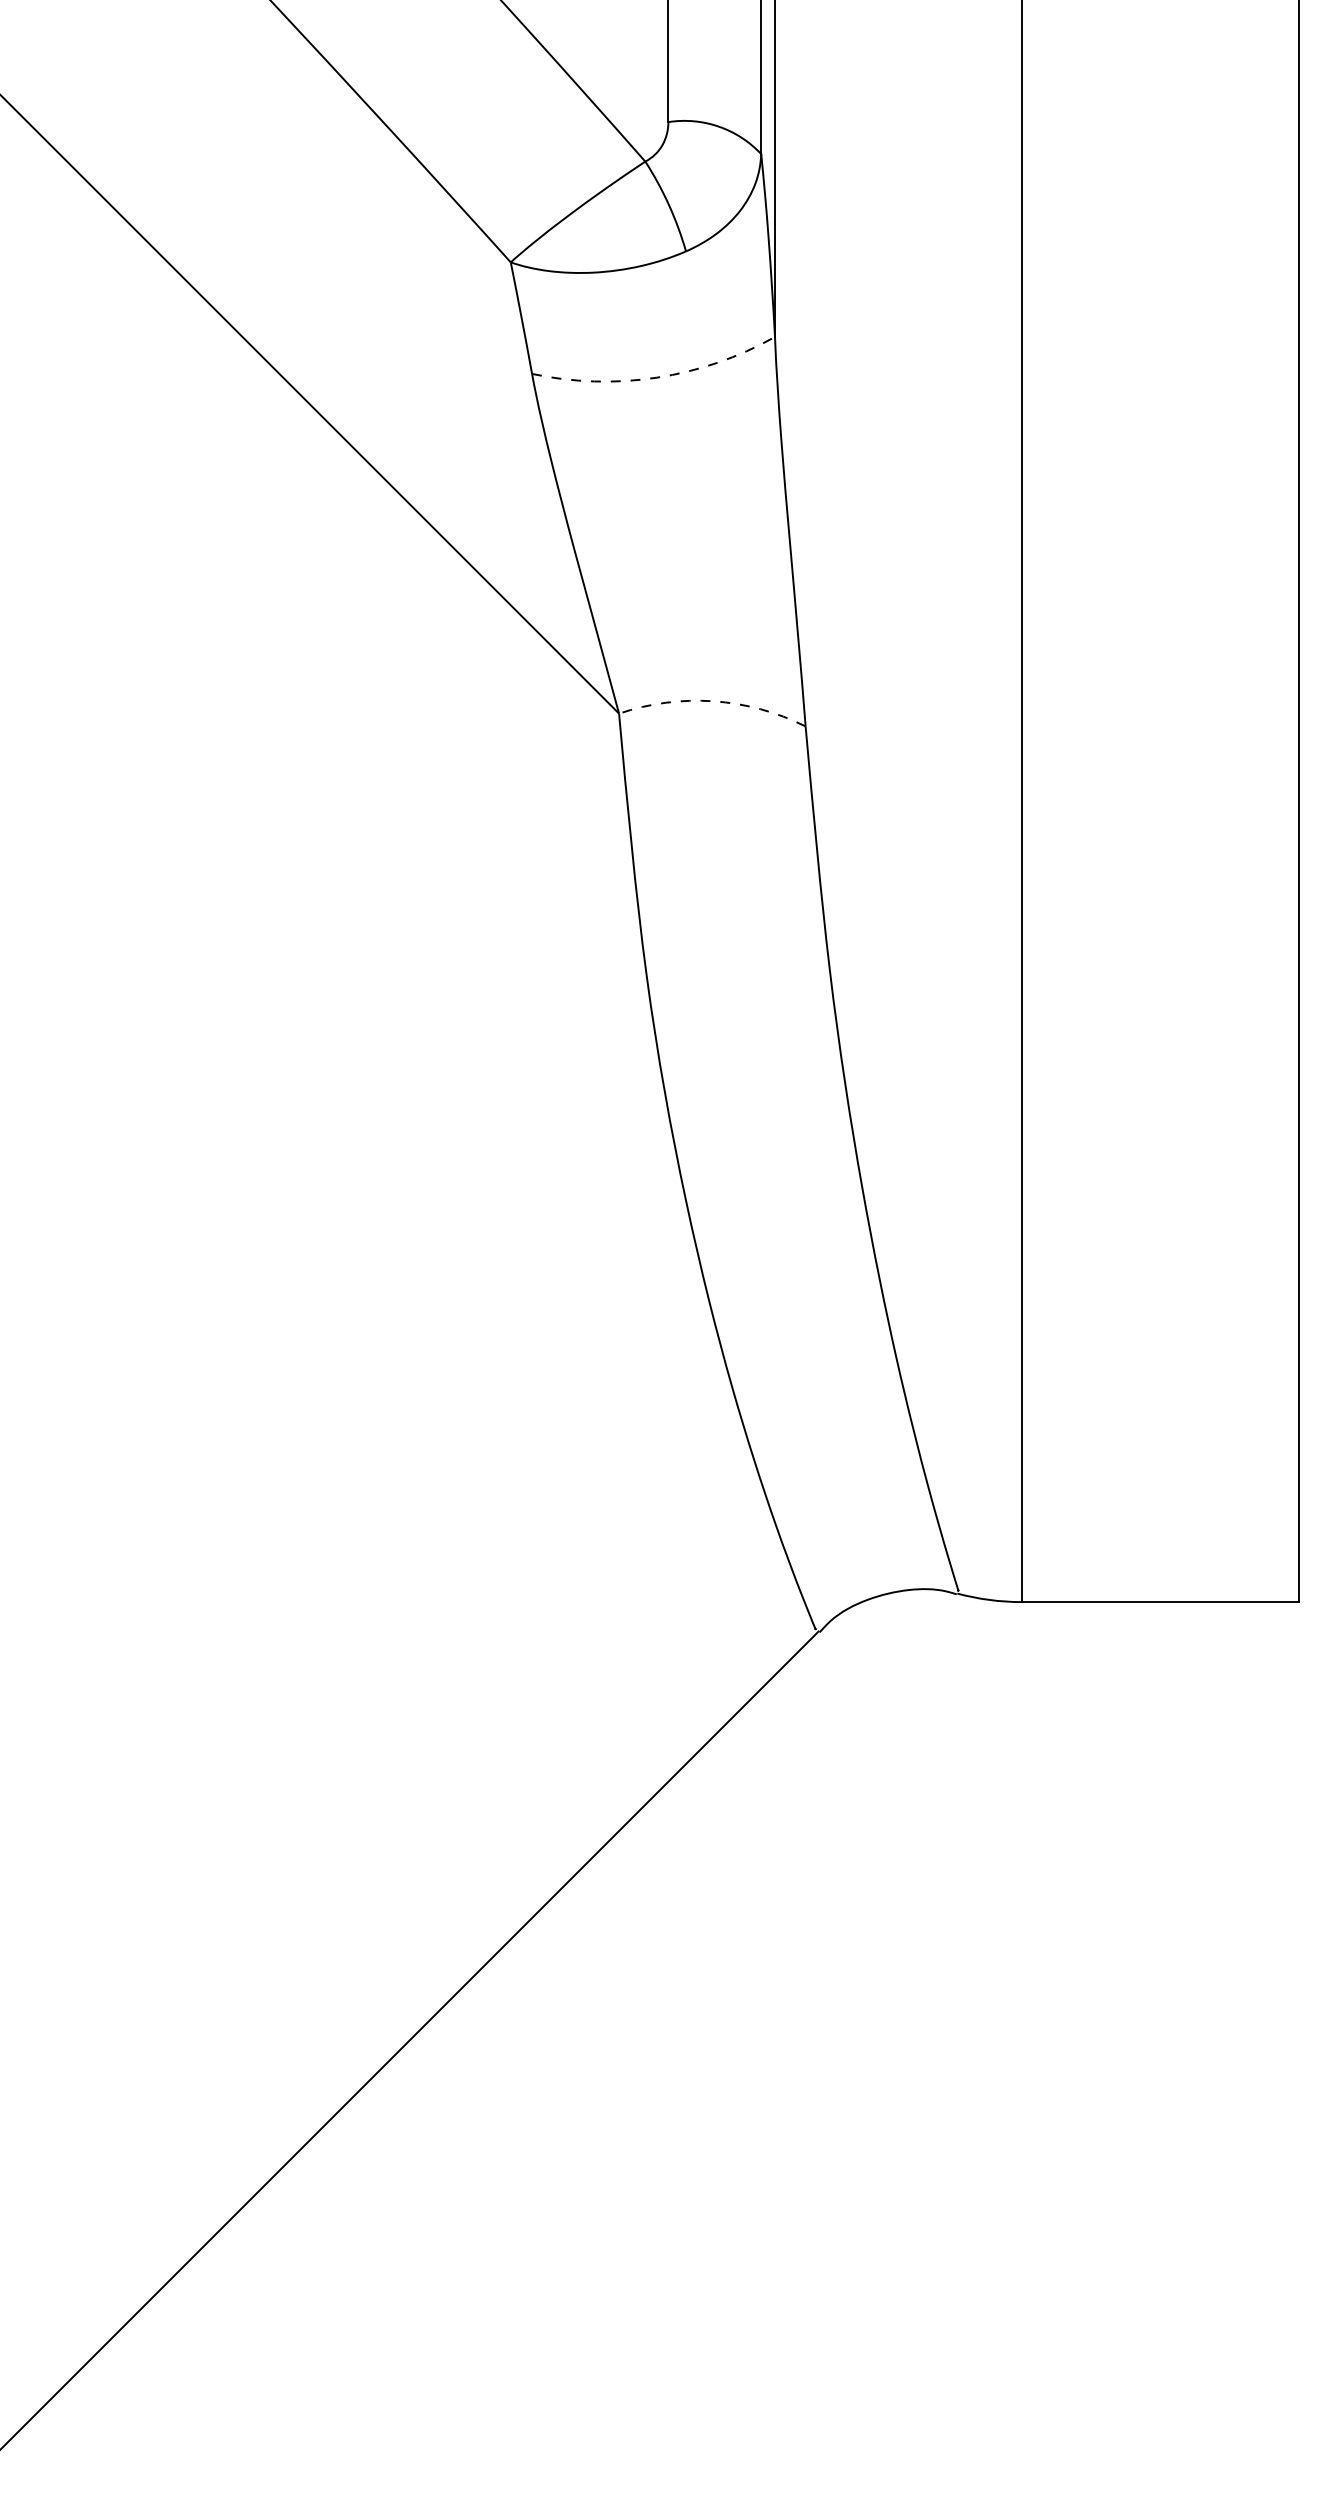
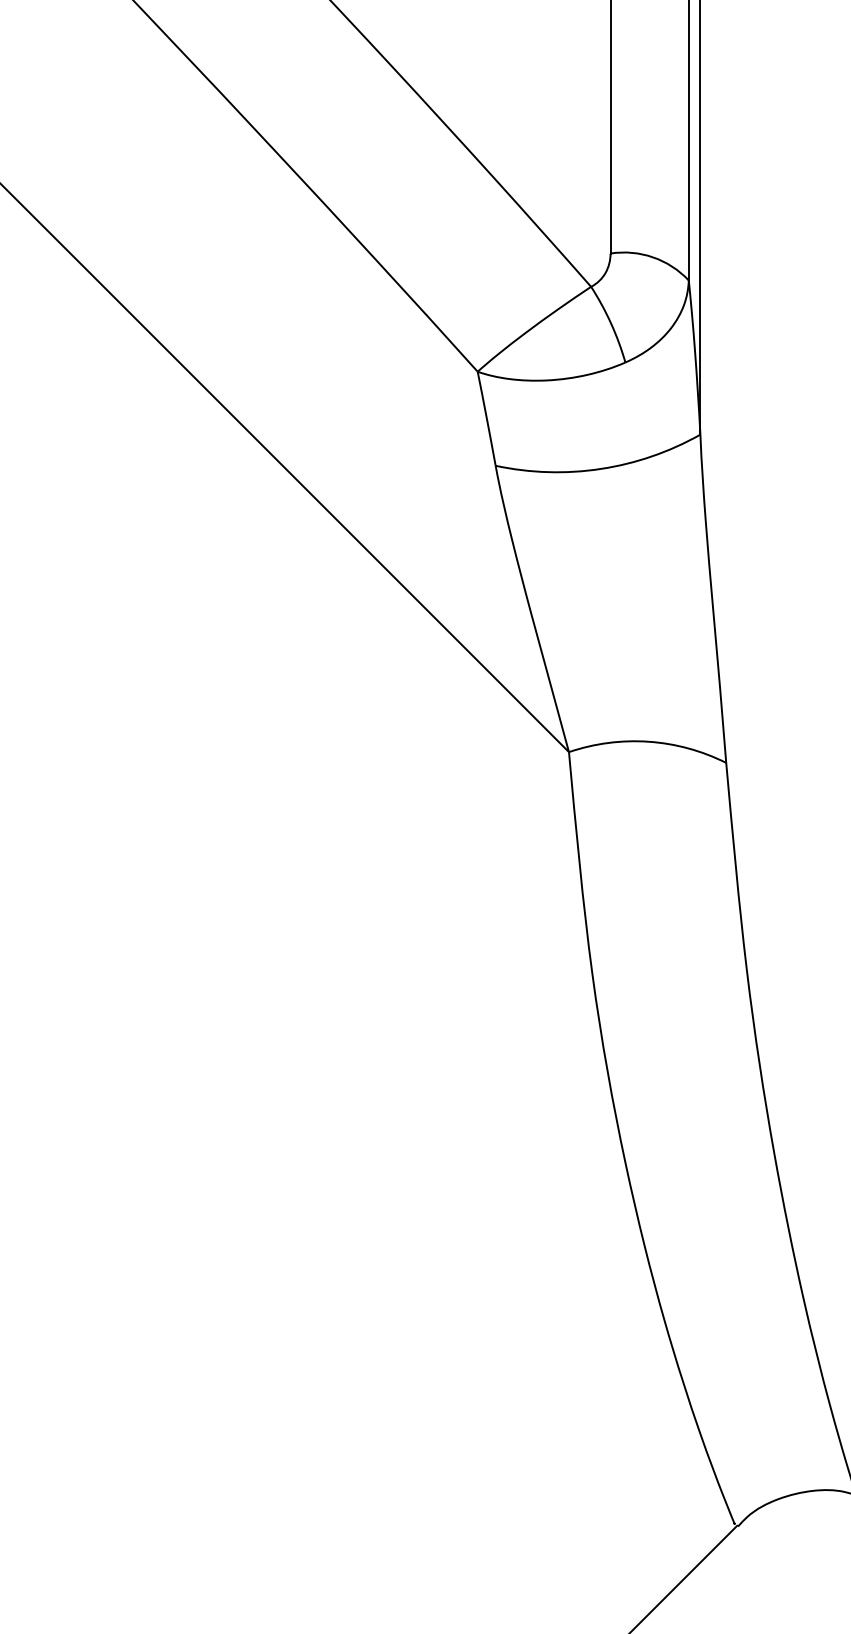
arc: (656, 377) -> (600, 468), dashed -> solid
arc: (713, 701) -> (648, 741), dashed -> solid

